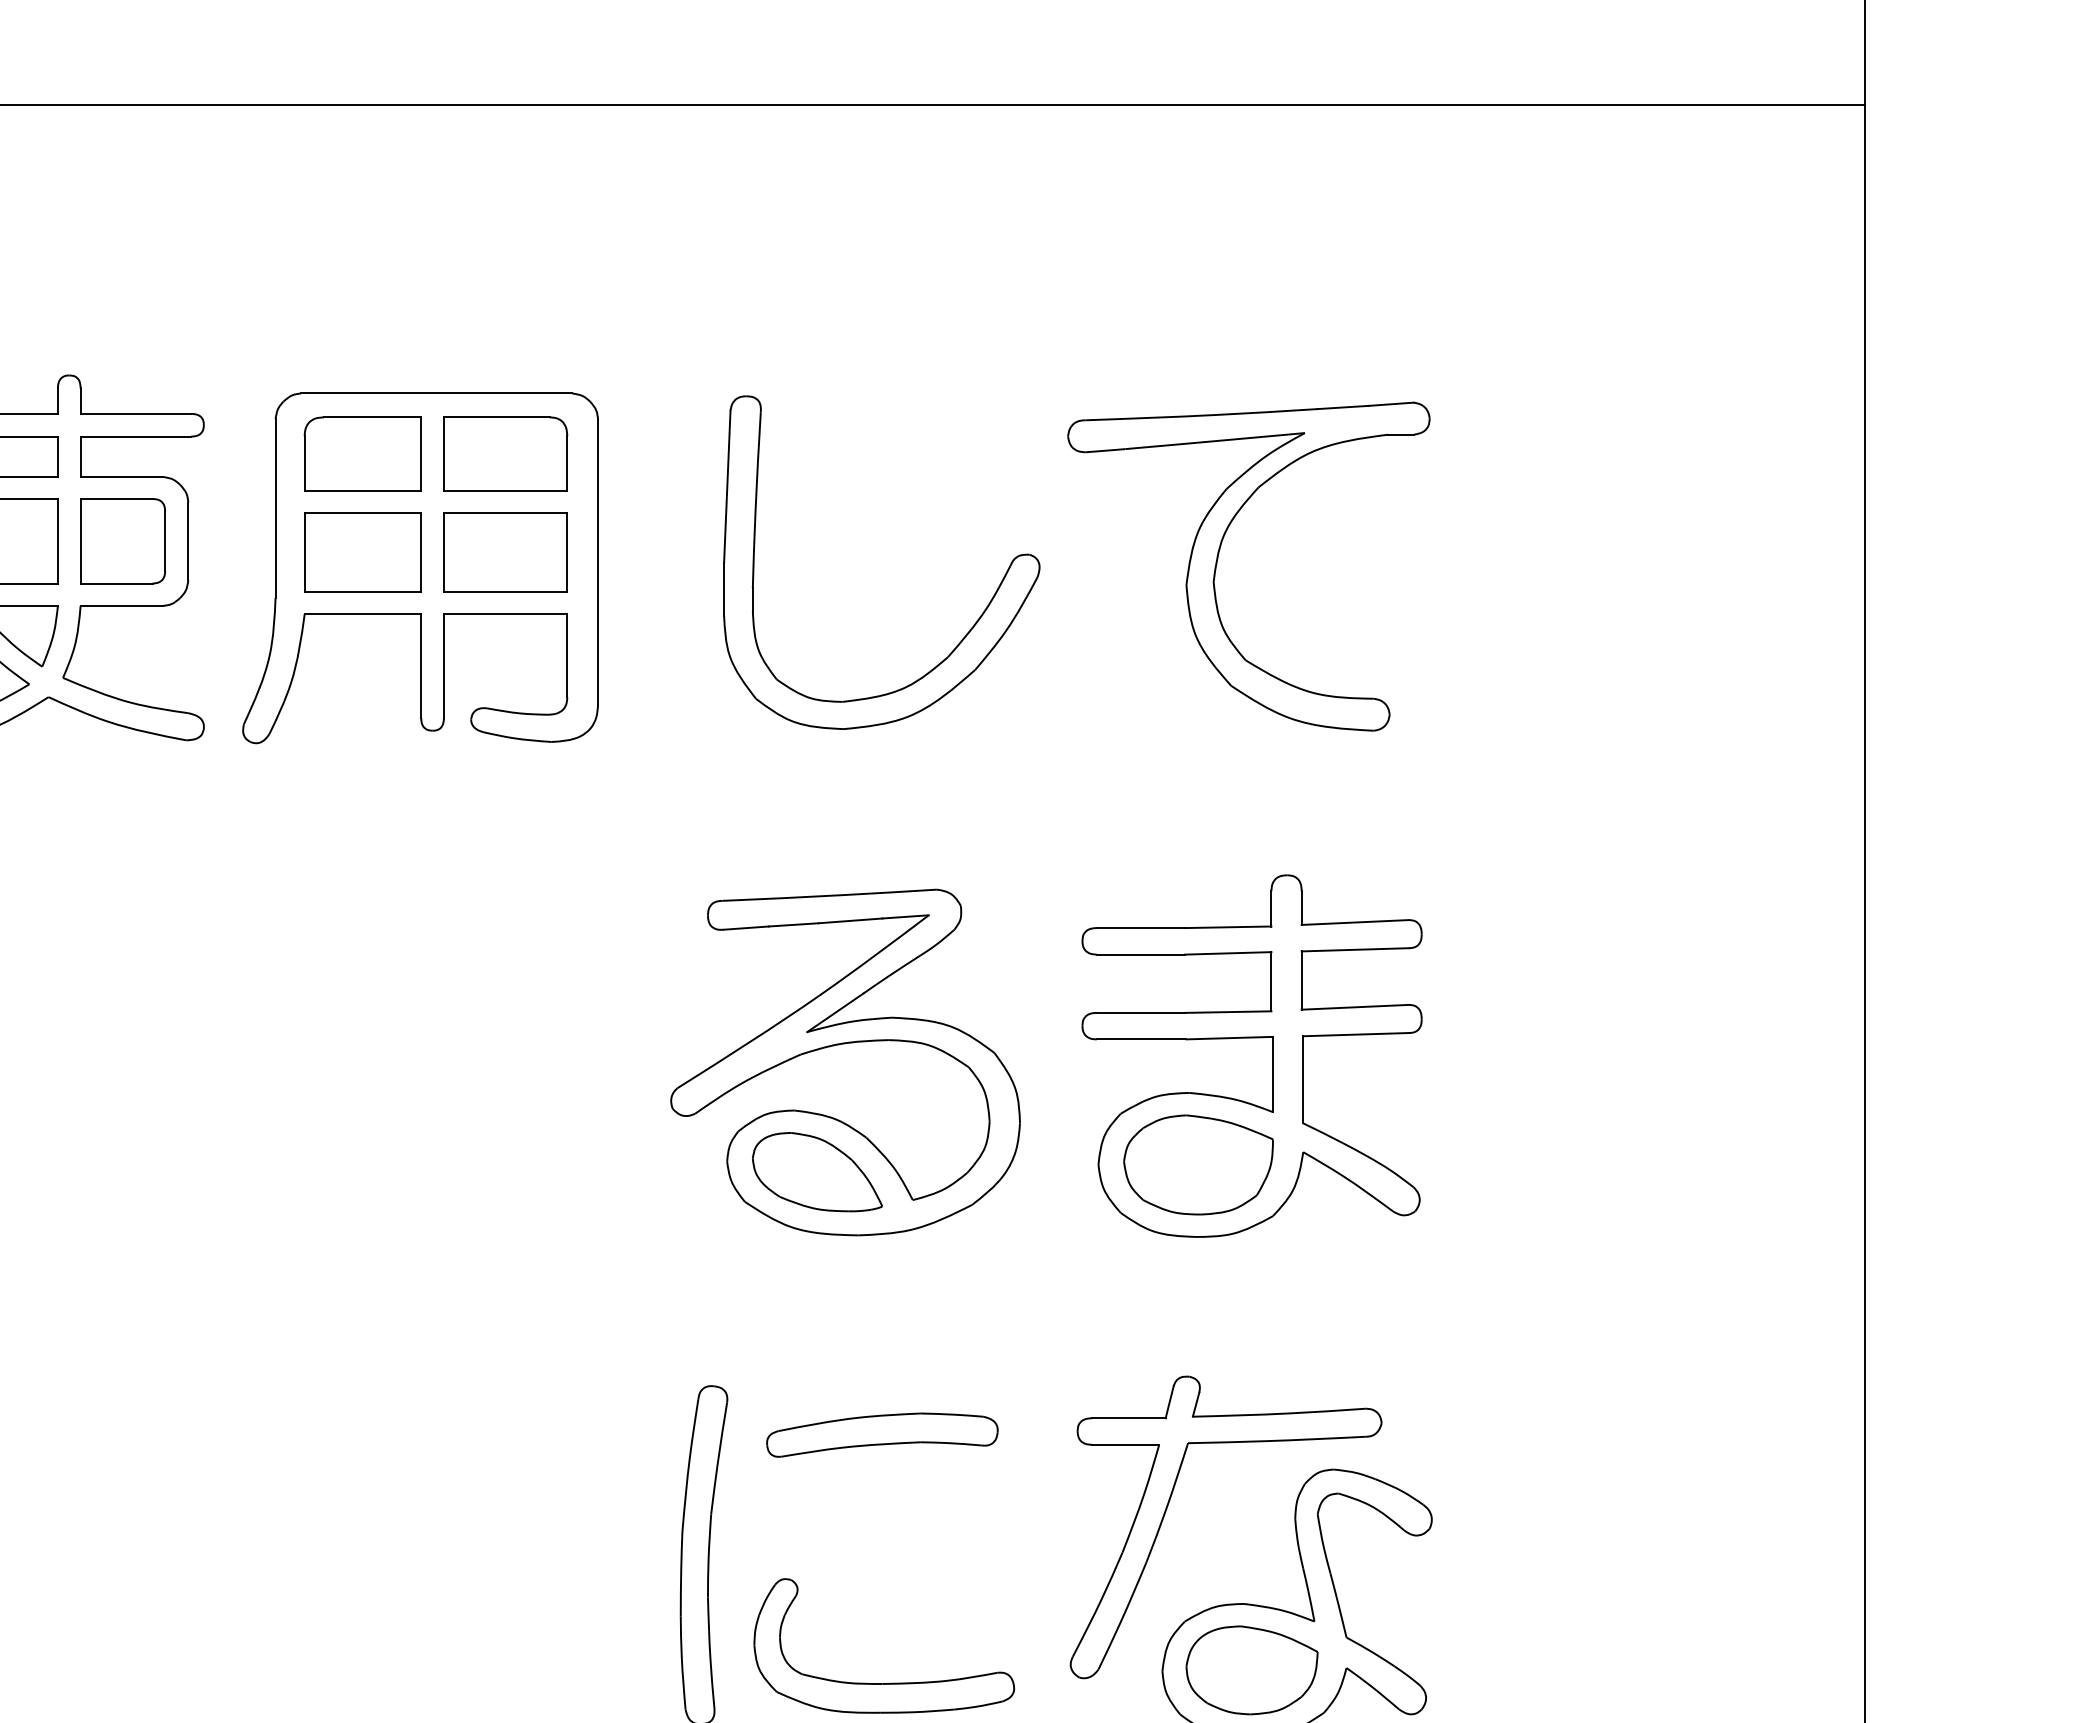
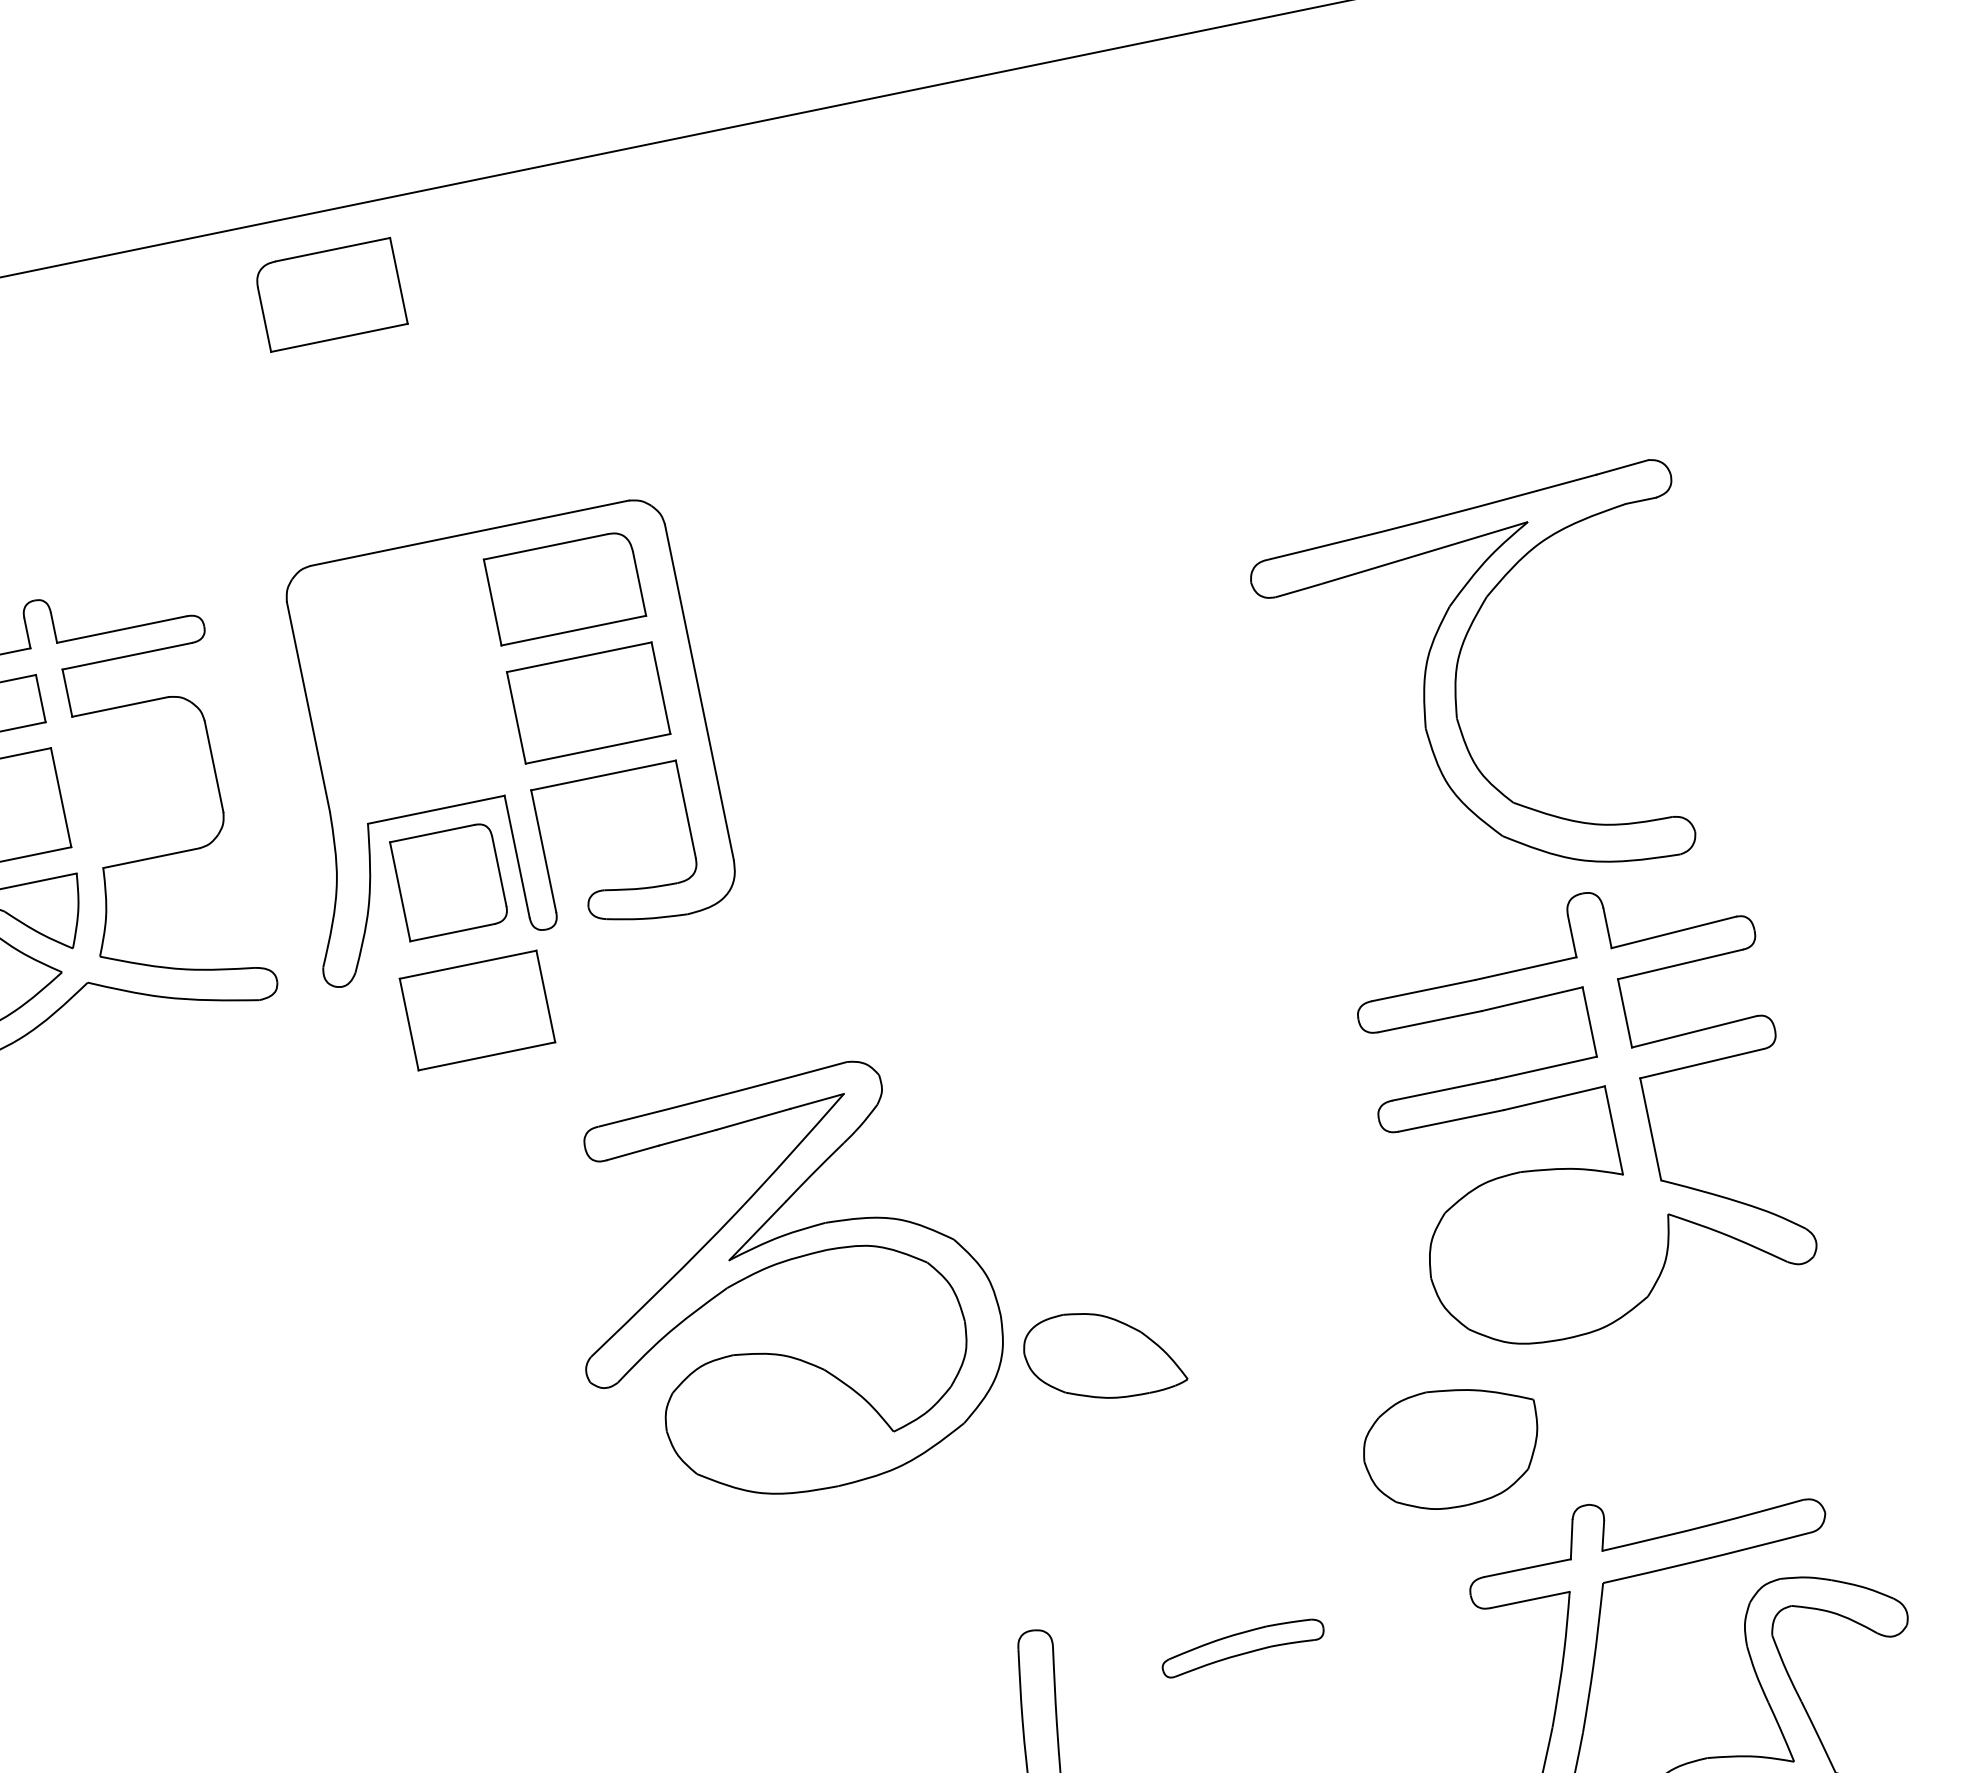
part: (362, 453) -> (329, 294), moved
part: (123, 541) -> (450, 881), moved
part: (362, 552) -> (476, 1010), moved
part: (1218, 559) -> (1457, 690), moved
part: (965, 634) -> (1147, 688), removed
part: (845, 1044) -> (777, 1265), moved
part: (1198, 1164) -> (1452, 1447), moved
part: (882, 1434) -> (1242, 1646), size x0.6

